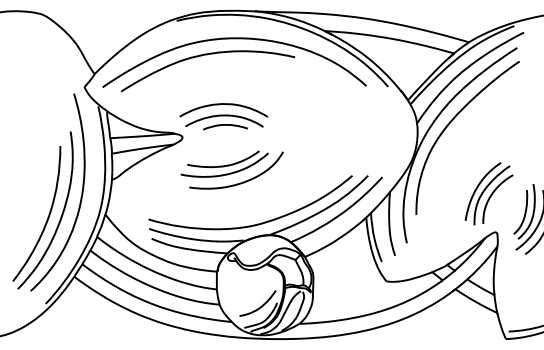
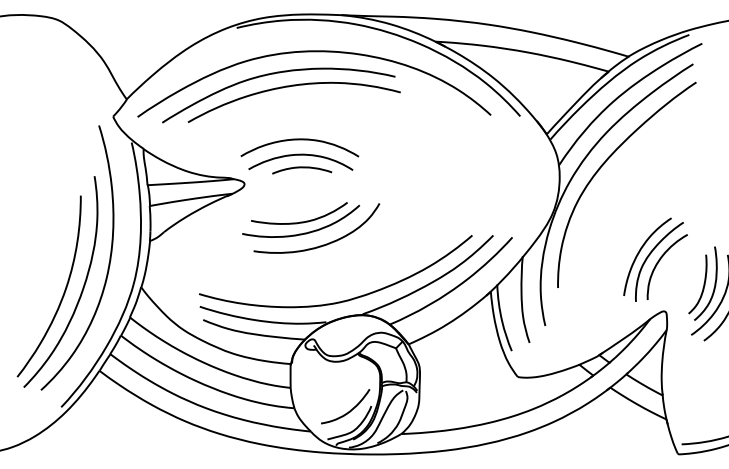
curve: (216, 65) -> (289, 87), added

